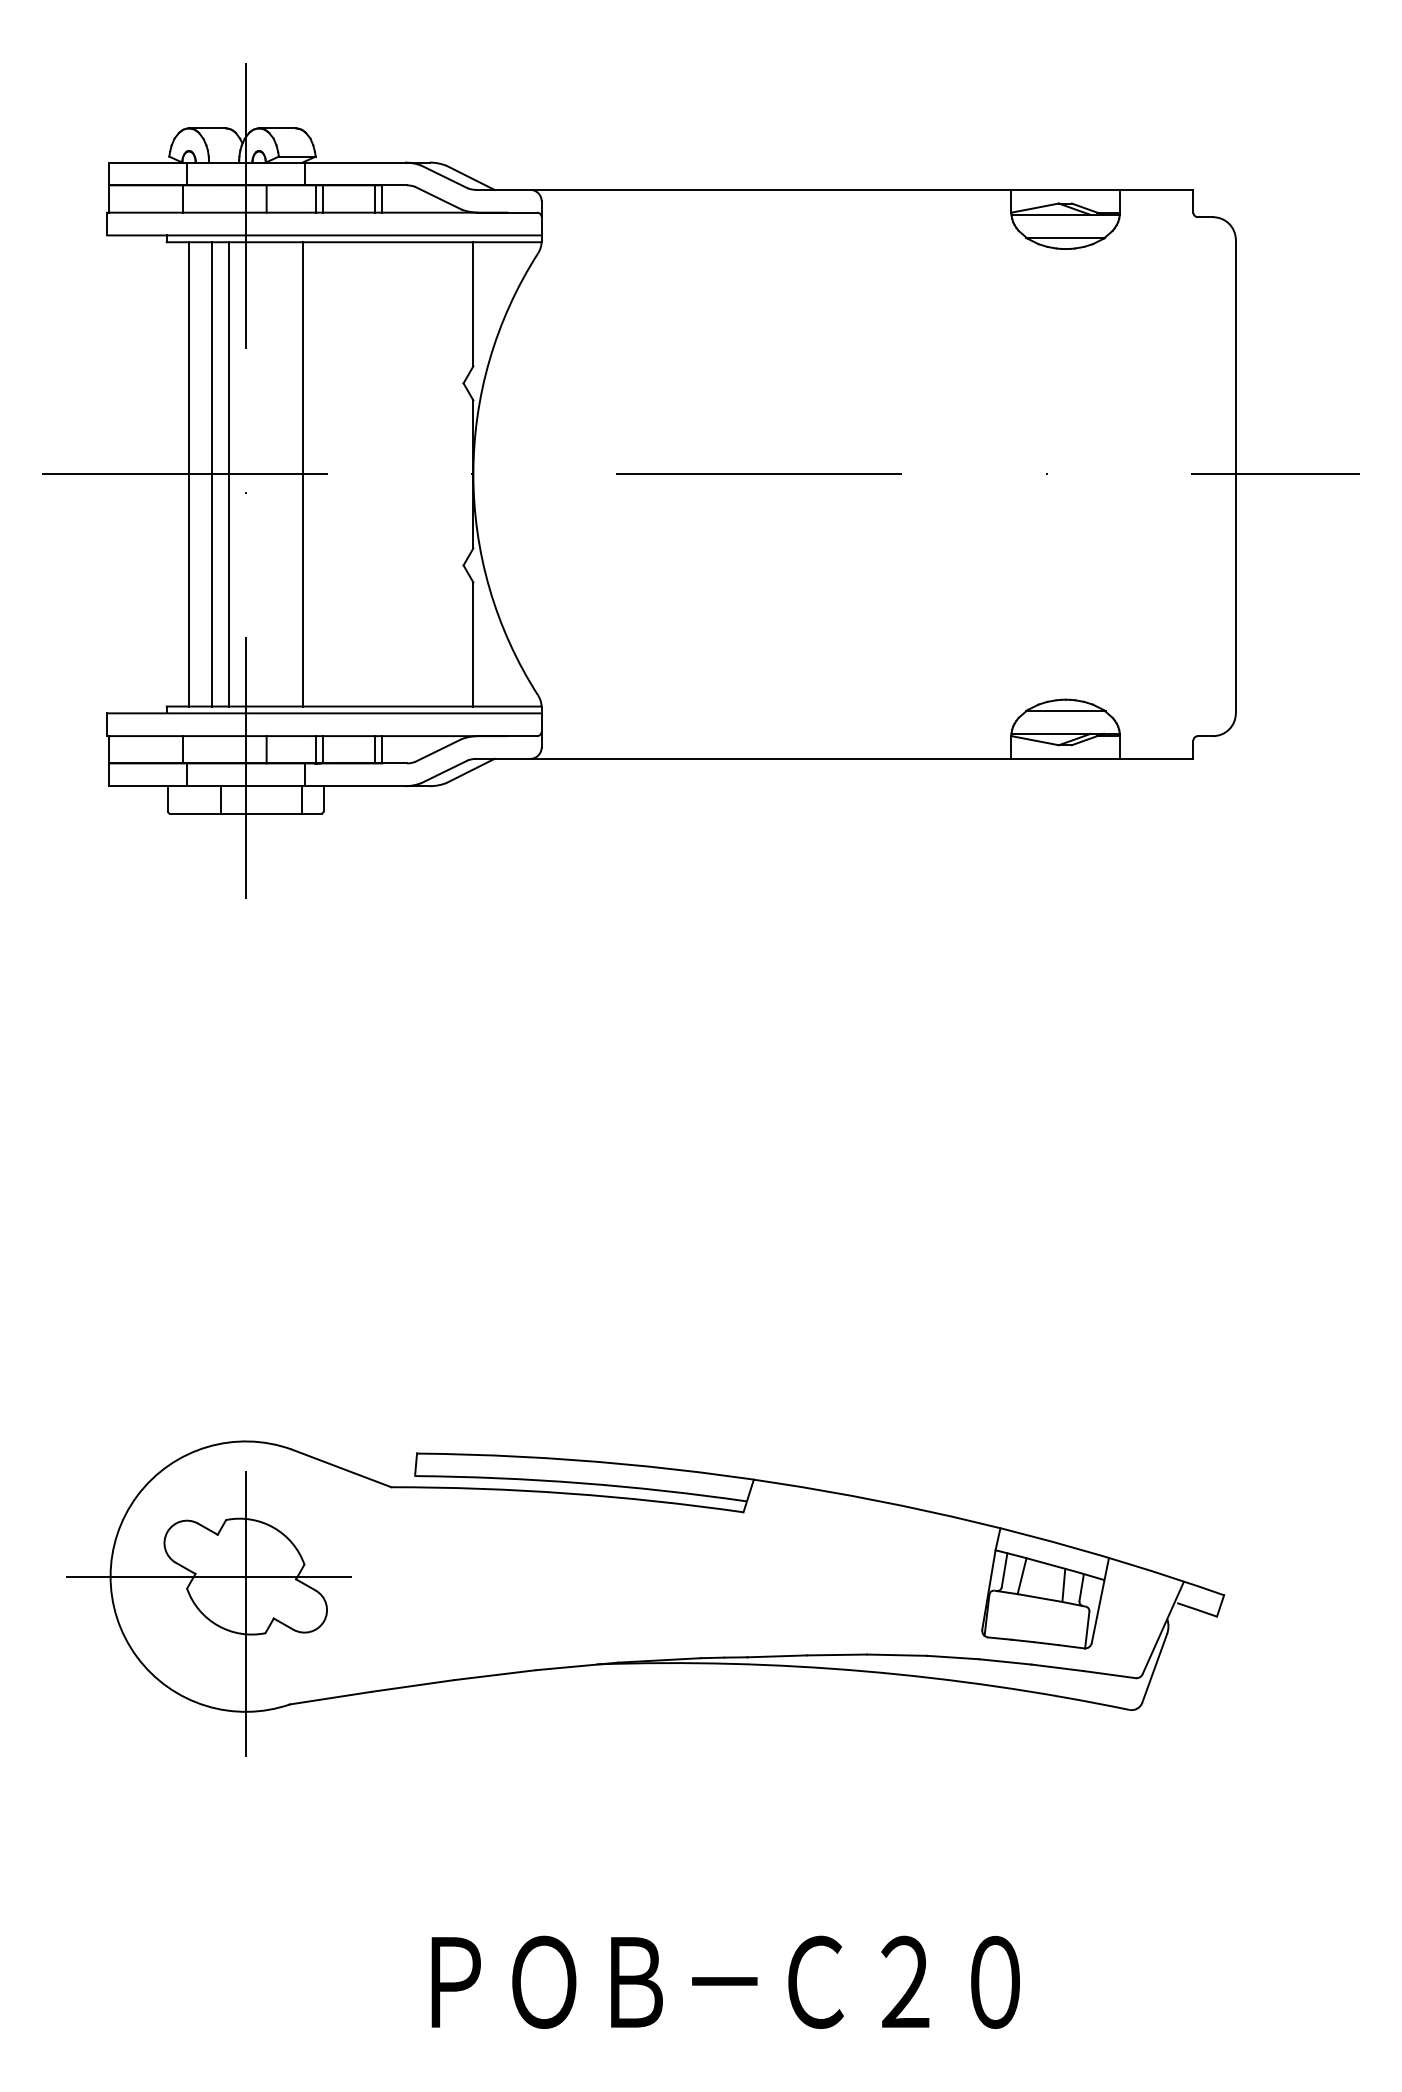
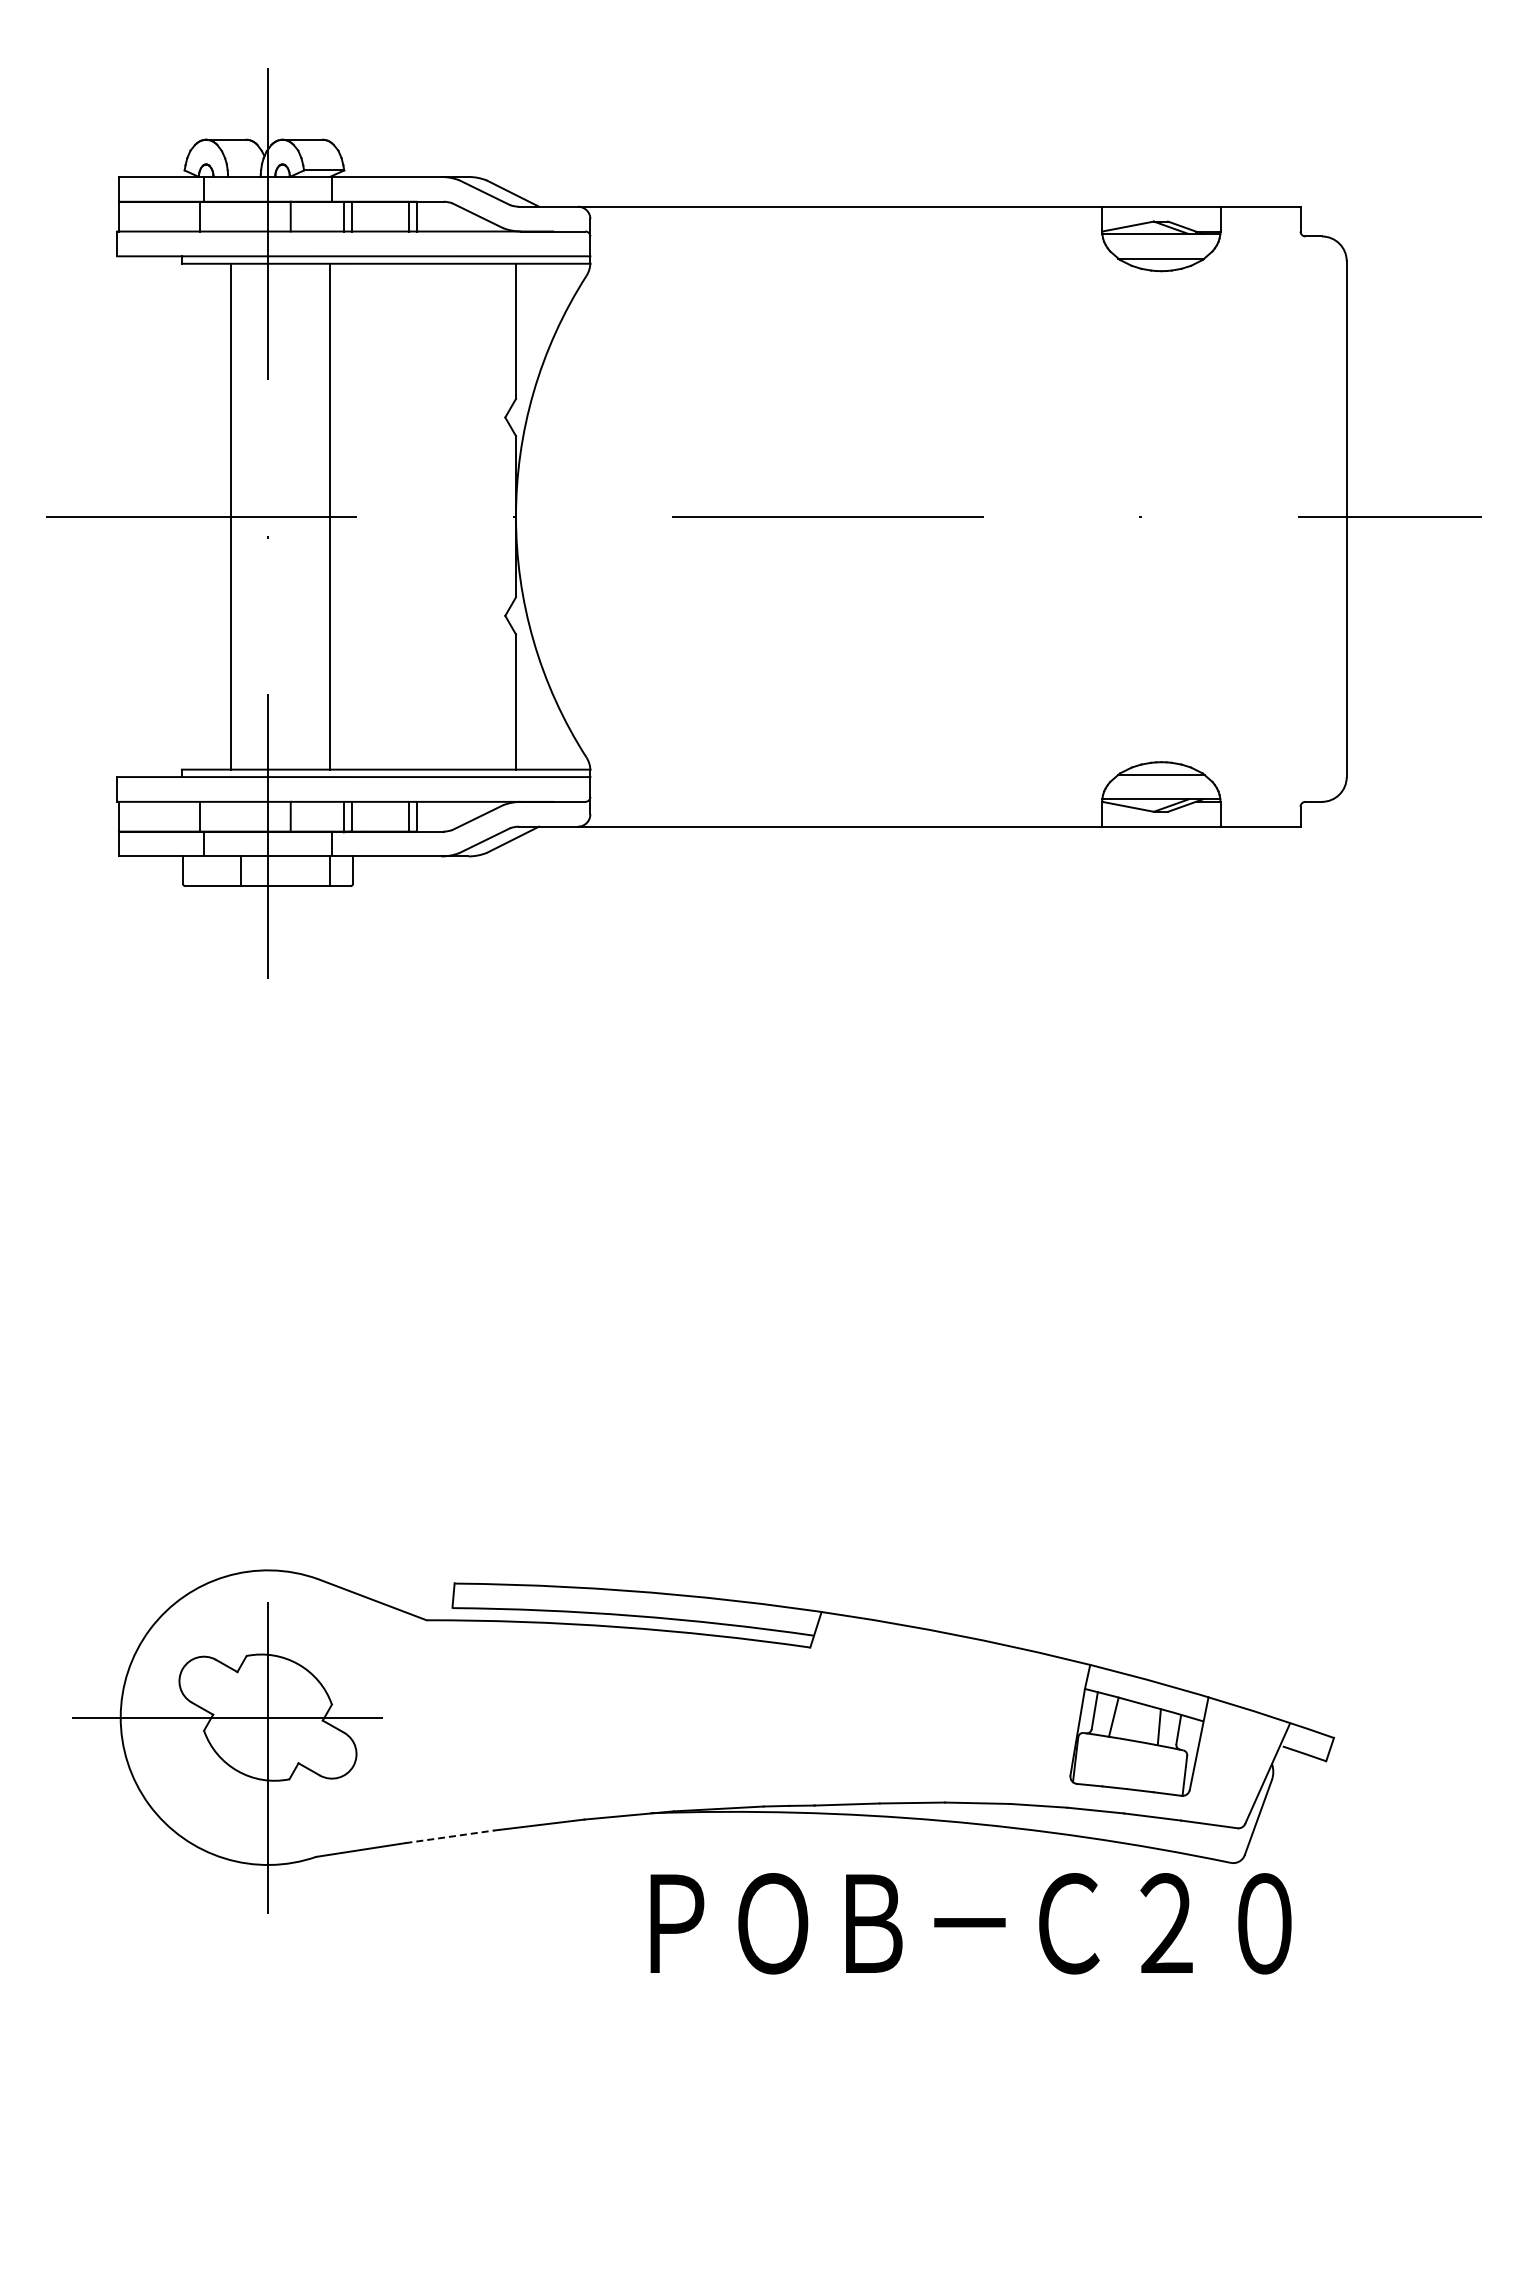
line: (189, 474) -> (206, 516), removed
line: (228, 474) -> (249, 516), removed
line: (413, 1685) -> (450, 1836), solid -> dashed
text: (725, 1982) -> (970, 1923), moved

